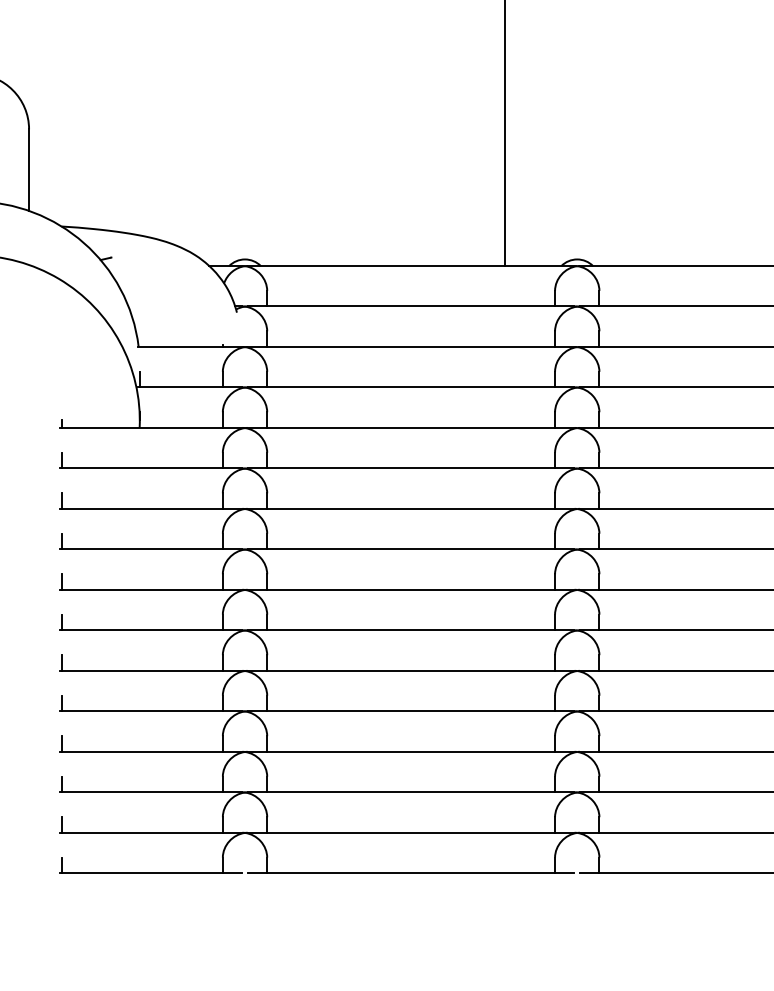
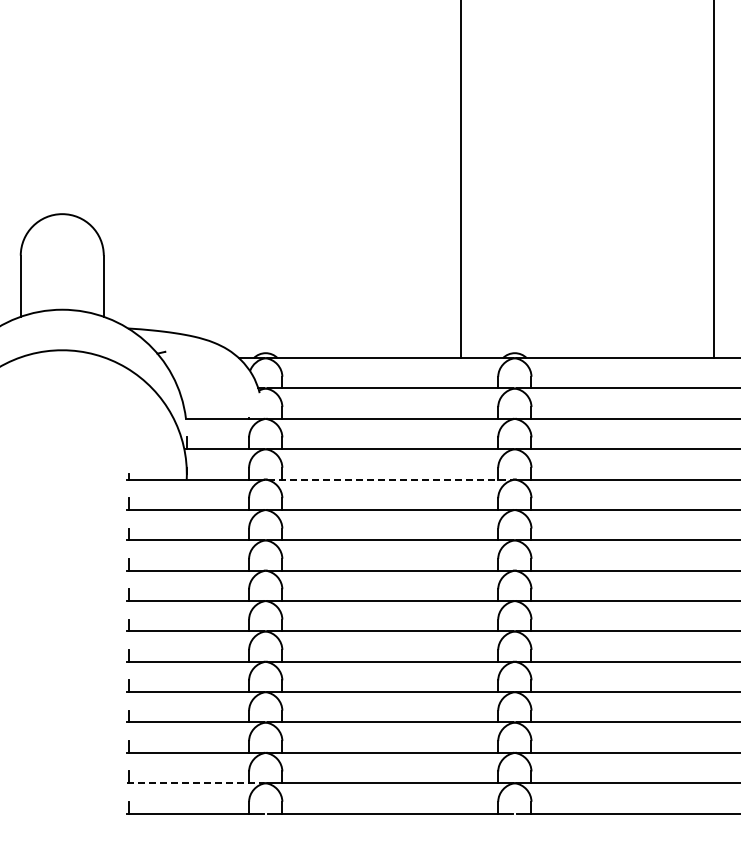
line: (411, 427) -> (390, 479), solid -> dashed
line: (151, 833) -> (195, 783), solid -> dashed

